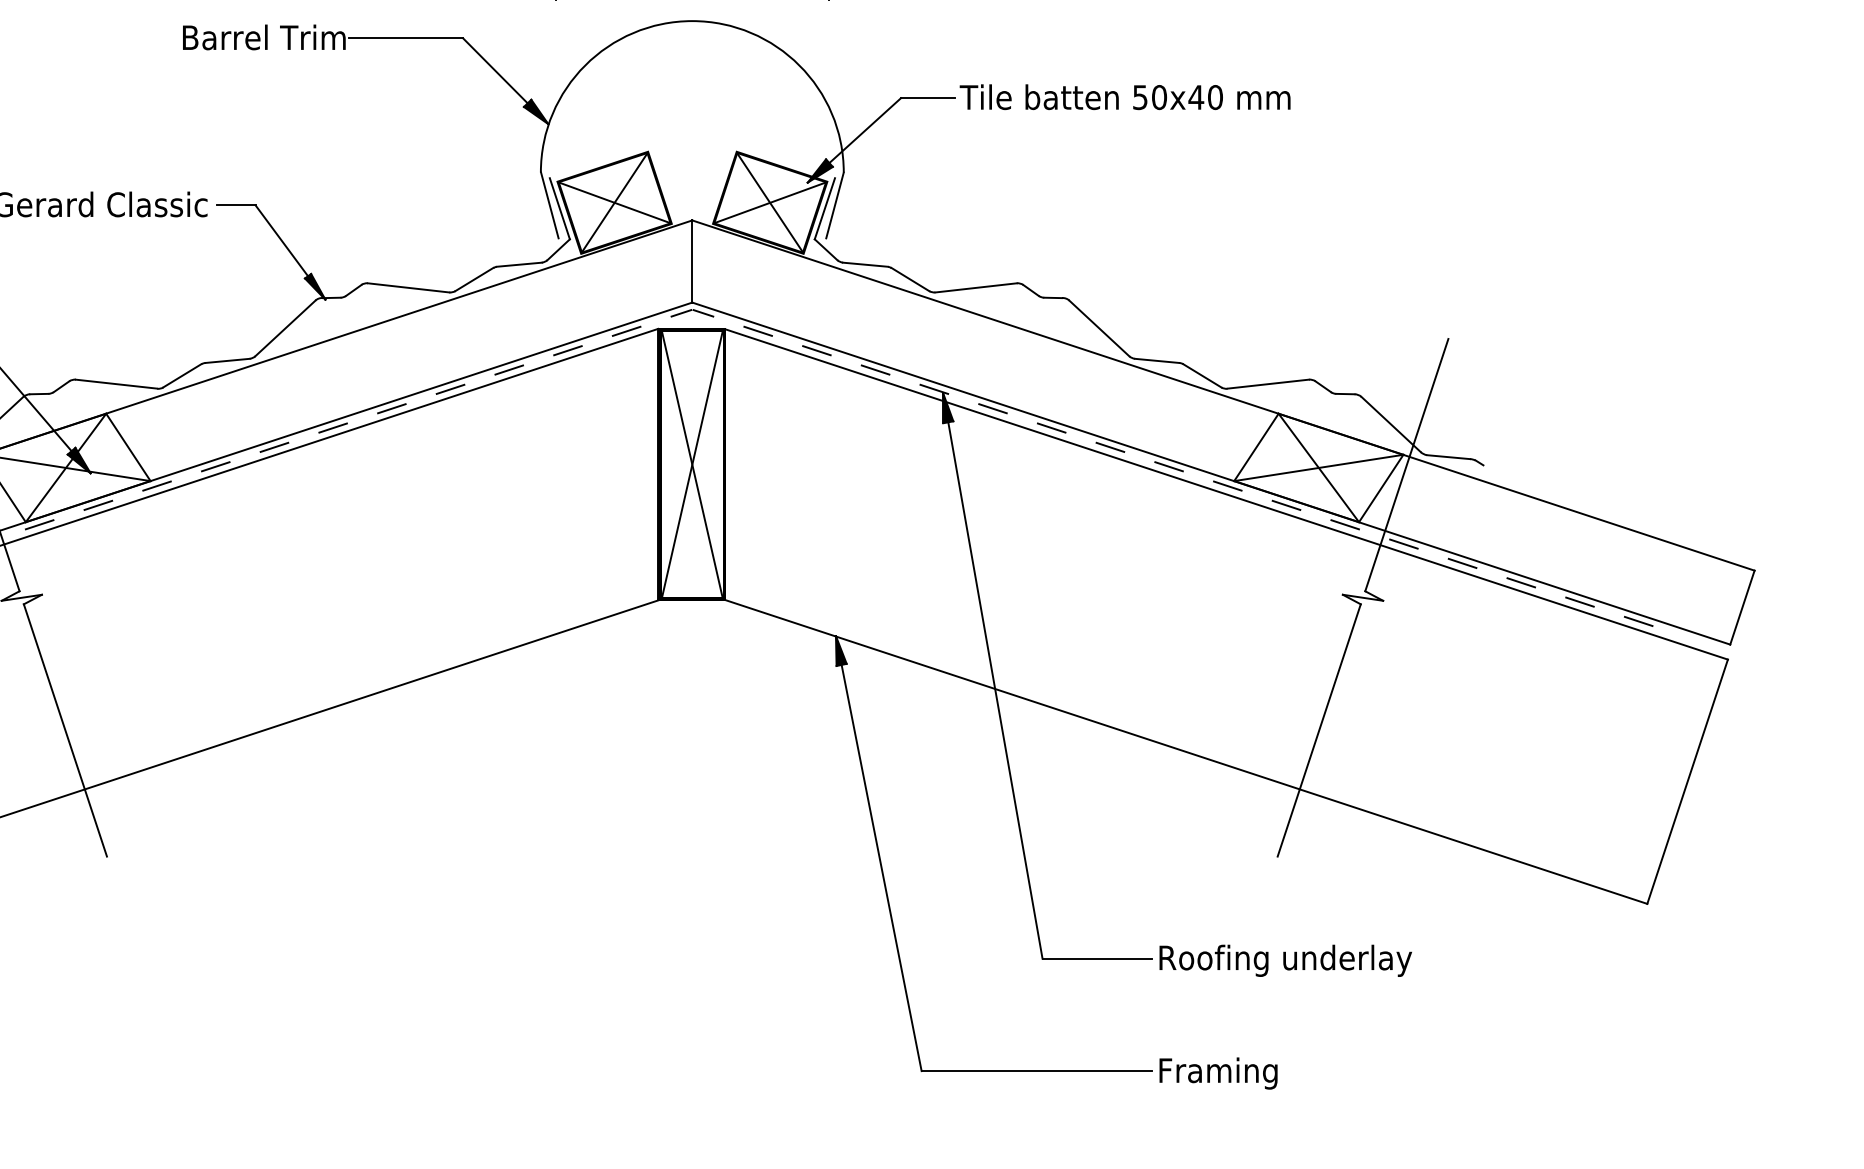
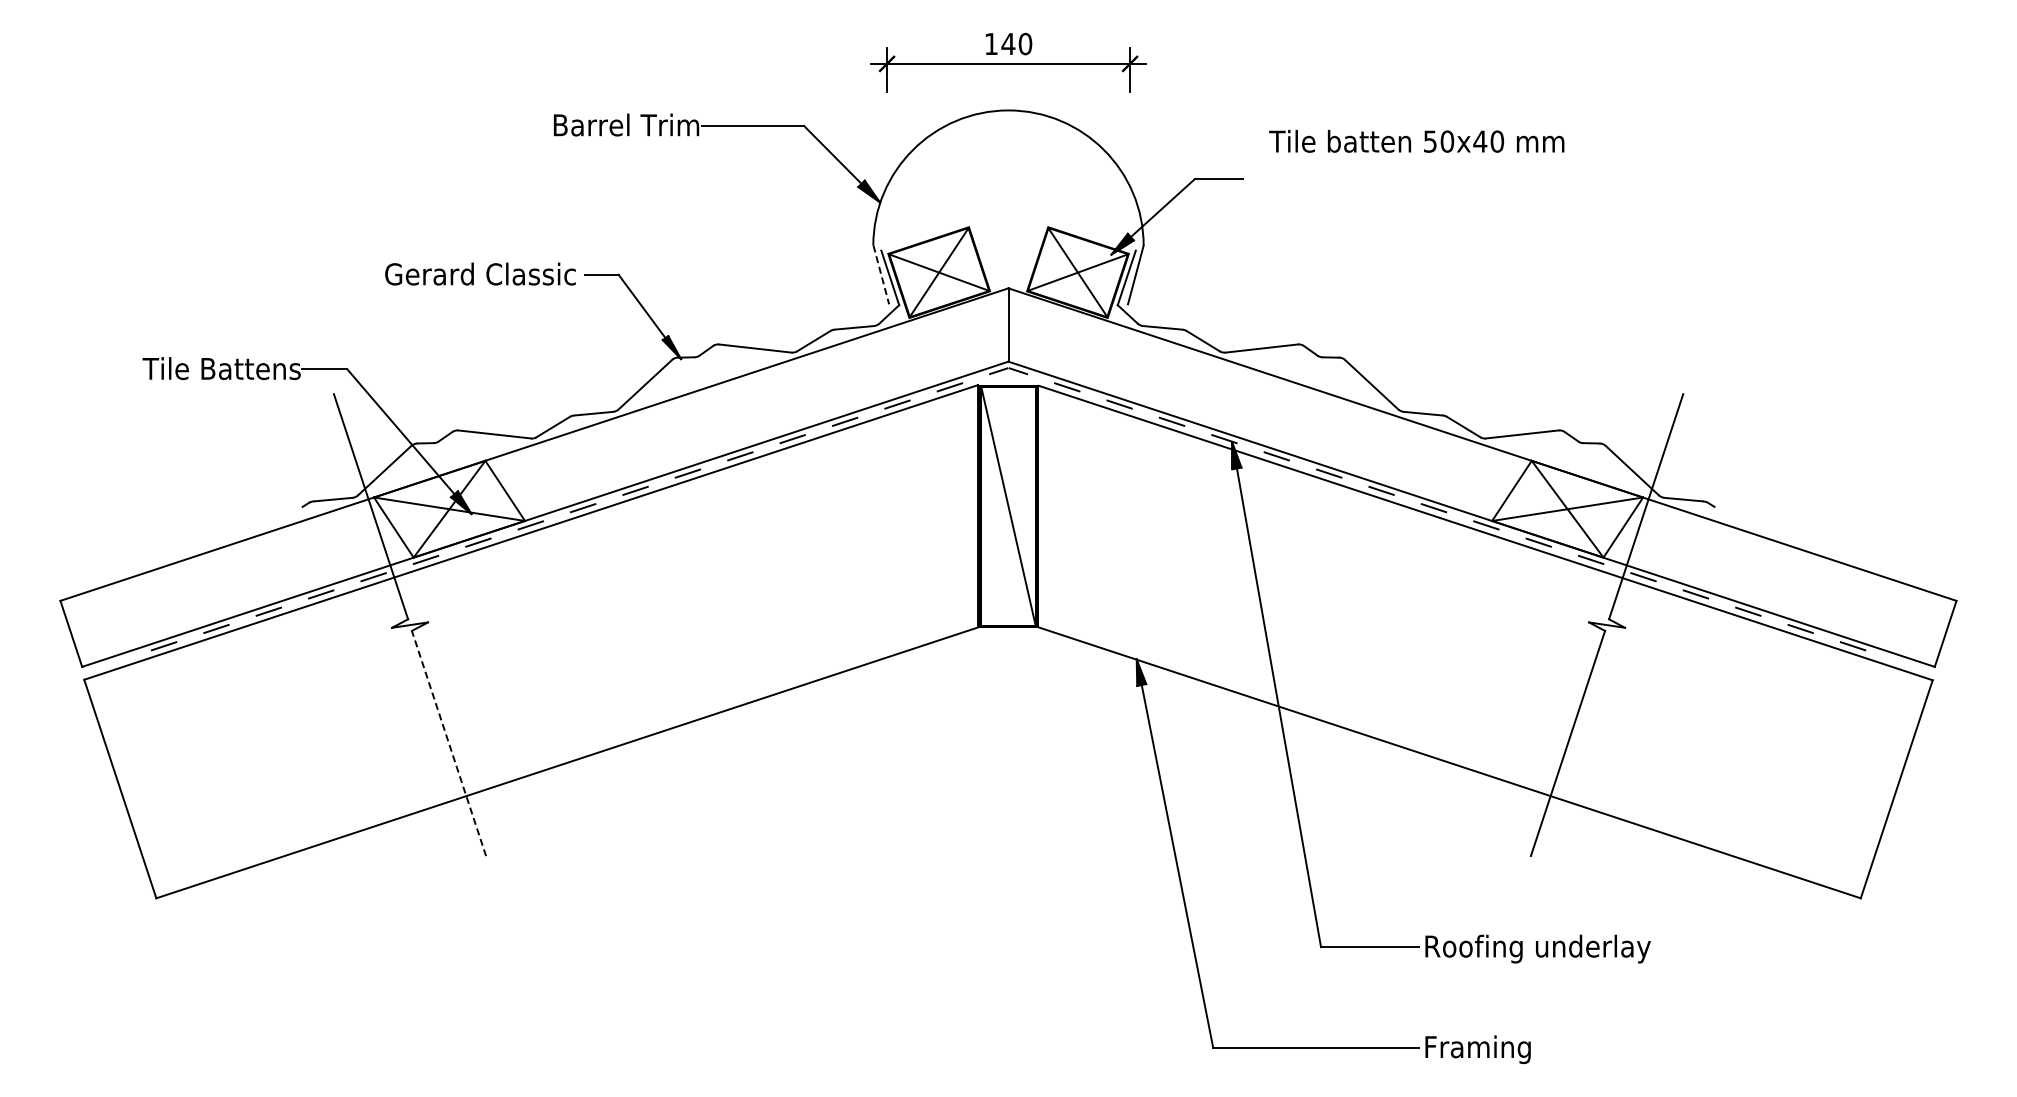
text: (1124, 96) -> (1416, 140), moved
line: (550, 206) -> (881, 275), solid -> dashed
line: (692, 464) -> (1008, 506), removed
line: (65, 730) -> (449, 743), solid -> dashed

